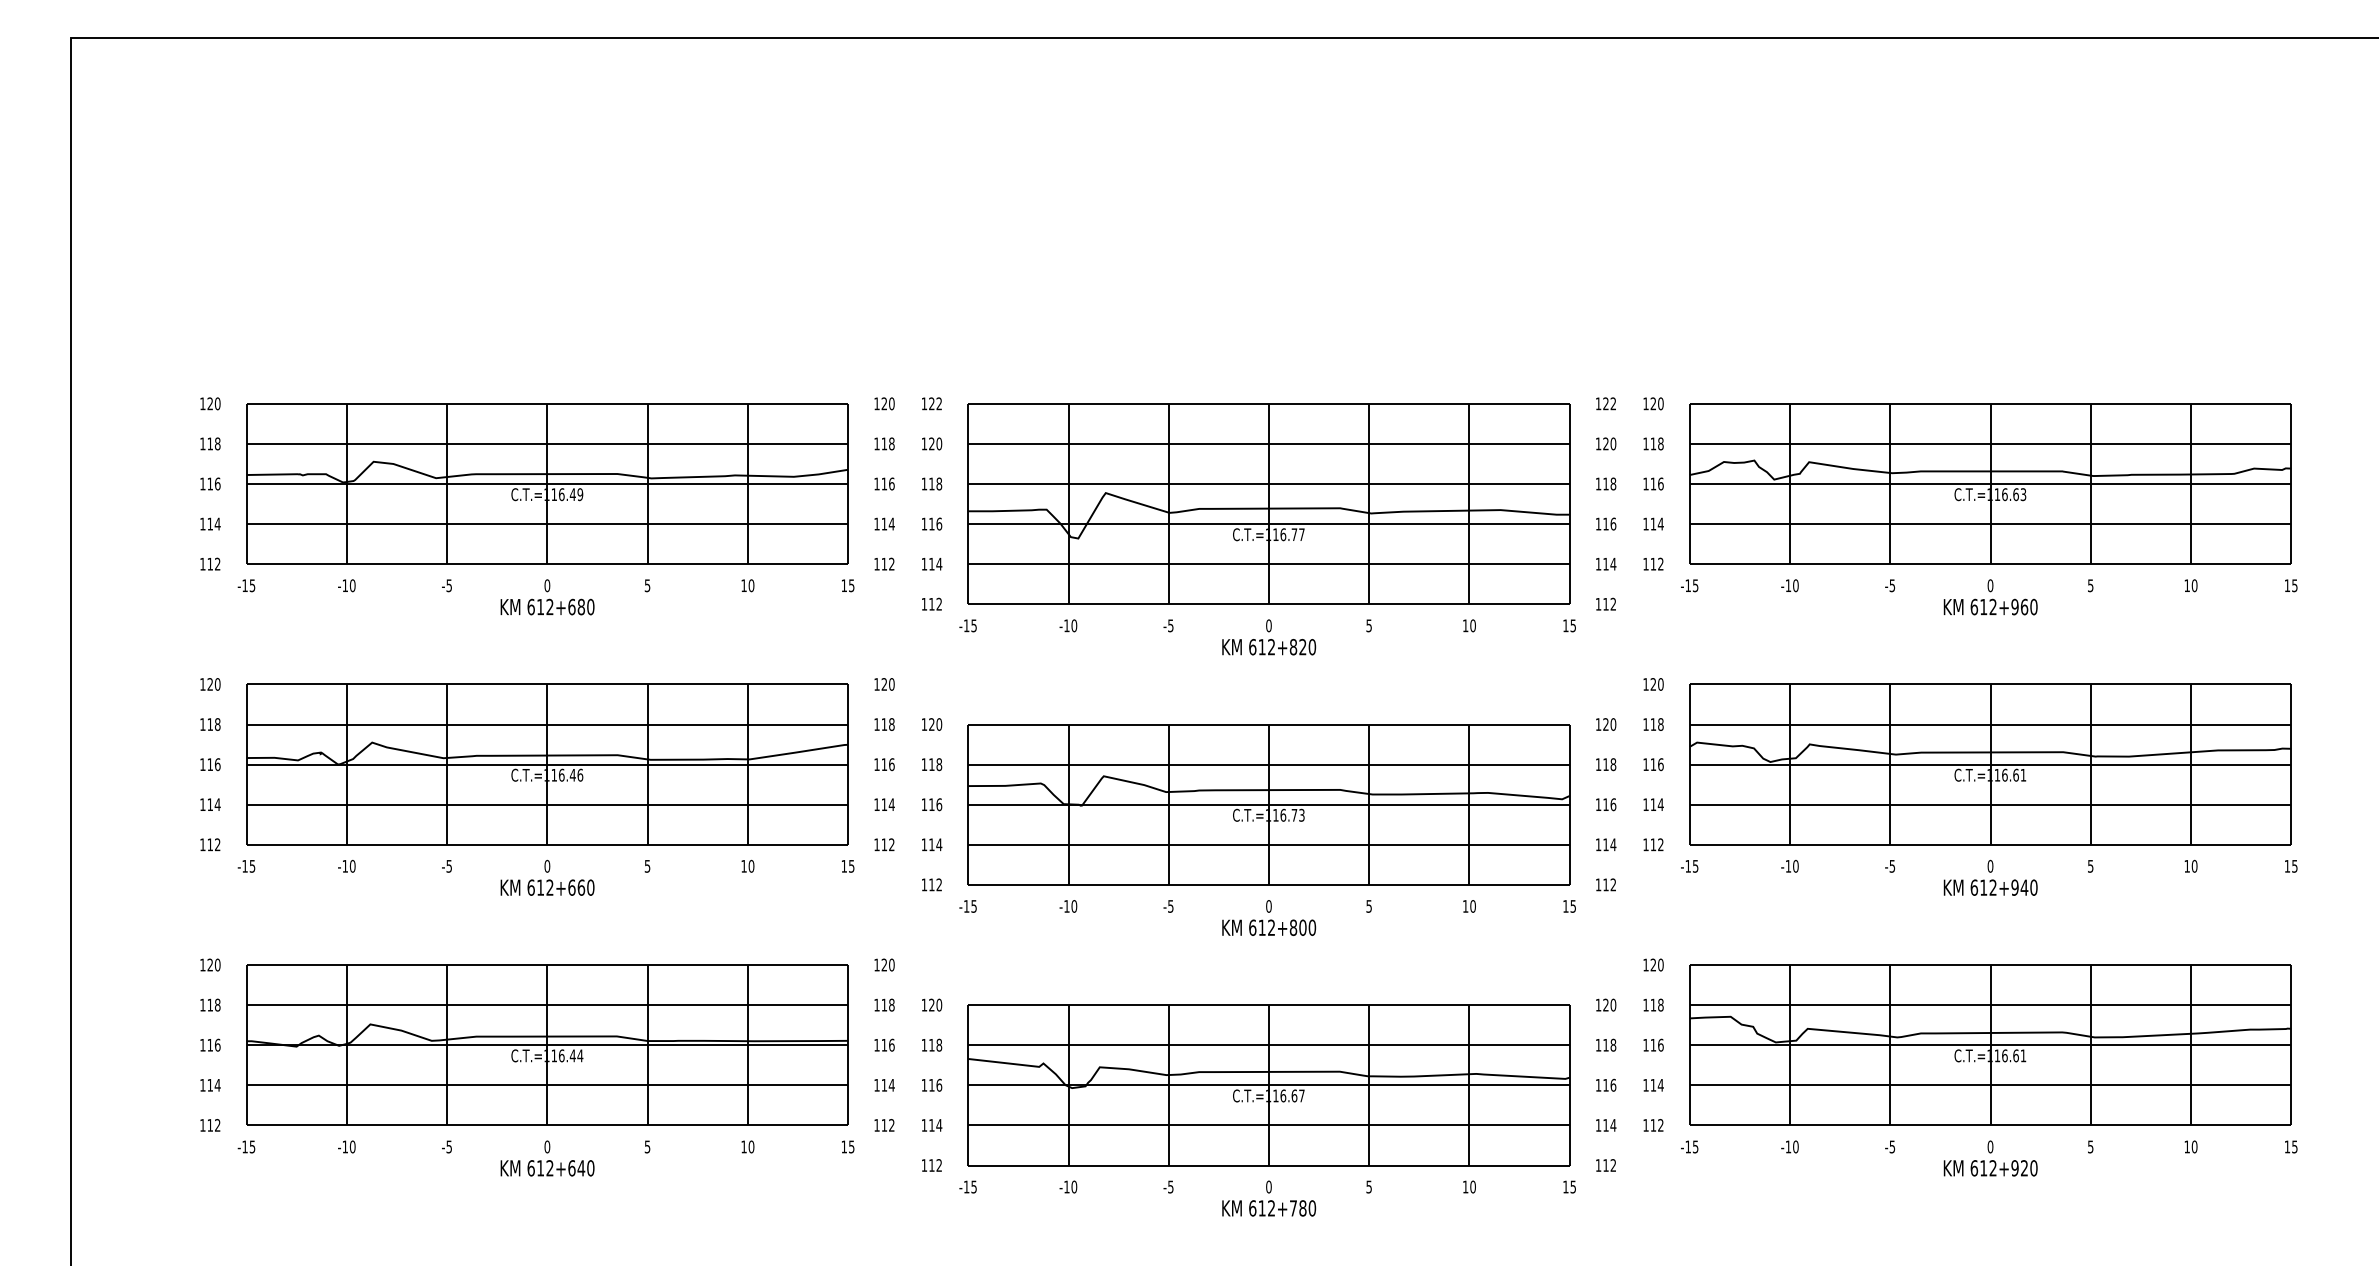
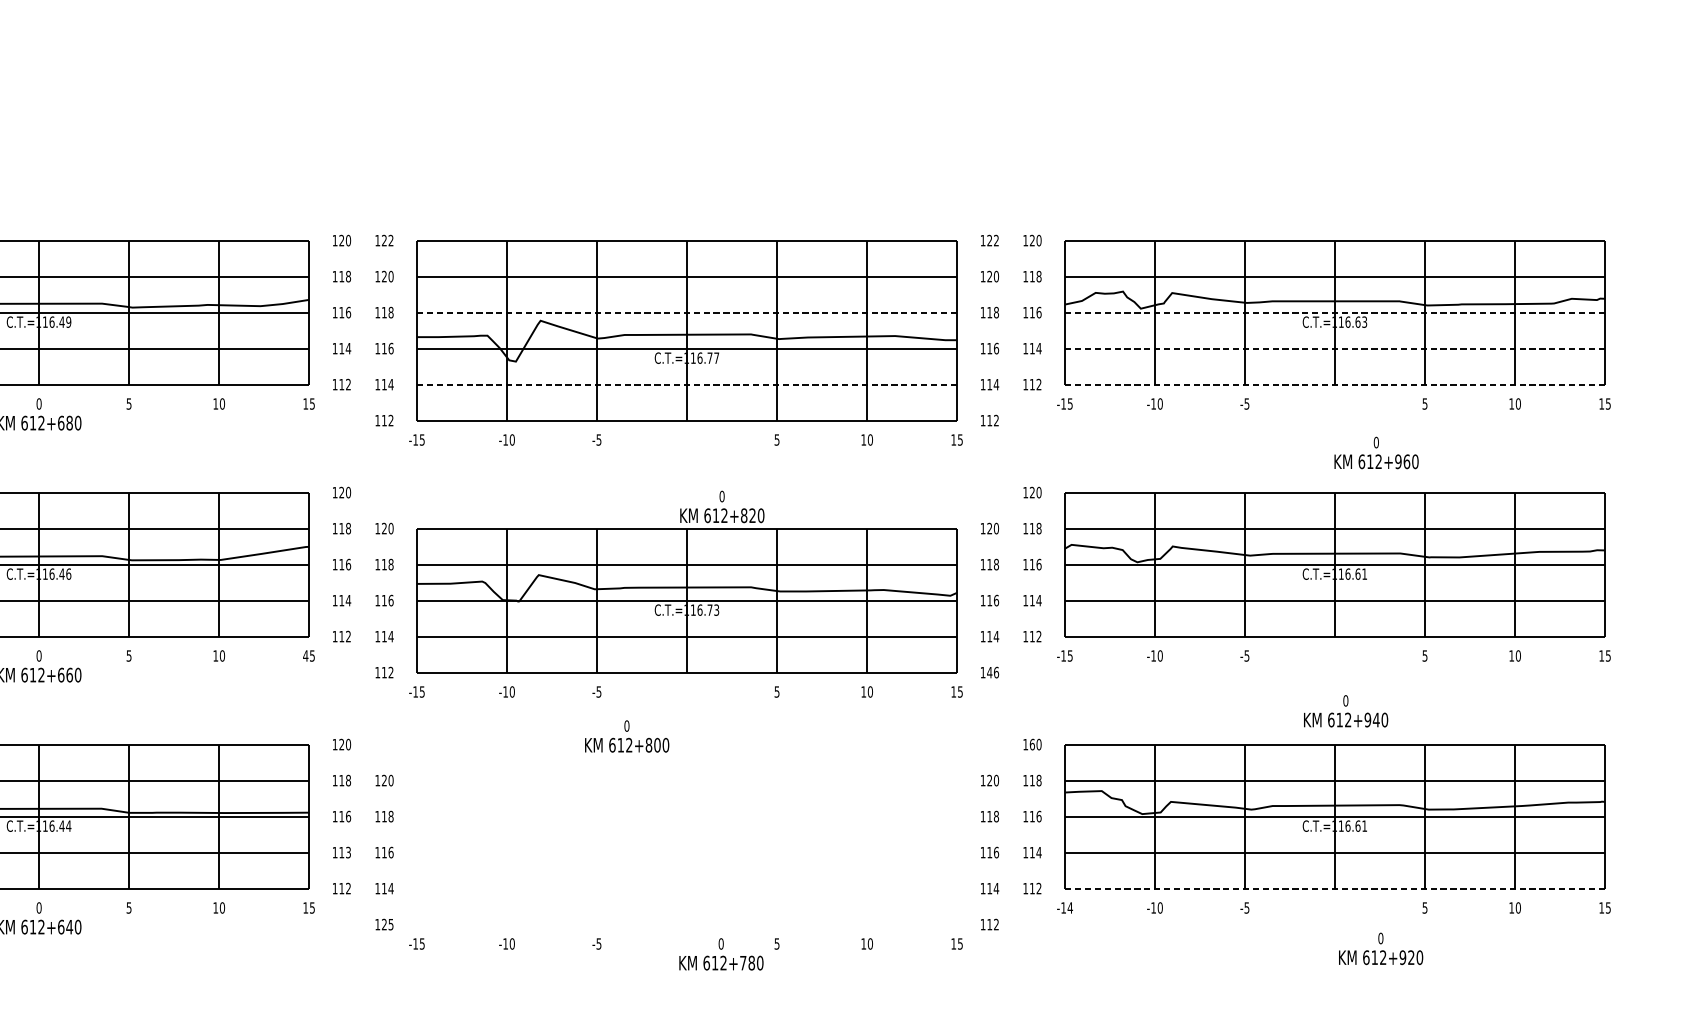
line: (1268, 484) -> (686, 313), solid -> dashed
line: (1990, 484) -> (1335, 313), solid -> dashed
line: (1990, 524) -> (1335, 349), solid -> dashed
line: (1268, 564) -> (686, 384), solid -> dashed
line: (1990, 564) -> (1335, 384), solid -> dashed
text: (1990, 597) -> (1376, 453), moved
text: (1269, 637) -> (722, 507), moved
text: (844, 866) -> (305, 656), 15 -> 45
text: (1990, 877) -> (1345, 710), moved
text: (1609, 884) -> (992, 672), 112 -> 146
text: (1269, 917) -> (627, 736), moved
text: (1653, 964) -> (1032, 744), 120 -> 160
text: (891, 1084) -> (348, 851), 114 -> 113
part: (1268, 1085) -> (686, 852), removed
line: (1990, 1125) -> (1335, 888), solid -> dashed
text: (1695, 1146) -> (1070, 907), -15 -> -14
text: (1990, 1158) -> (1380, 948), moved
text: (935, 1165) -> (387, 924), 112 -> 125
text: (1269, 1198) -> (721, 954), moved

